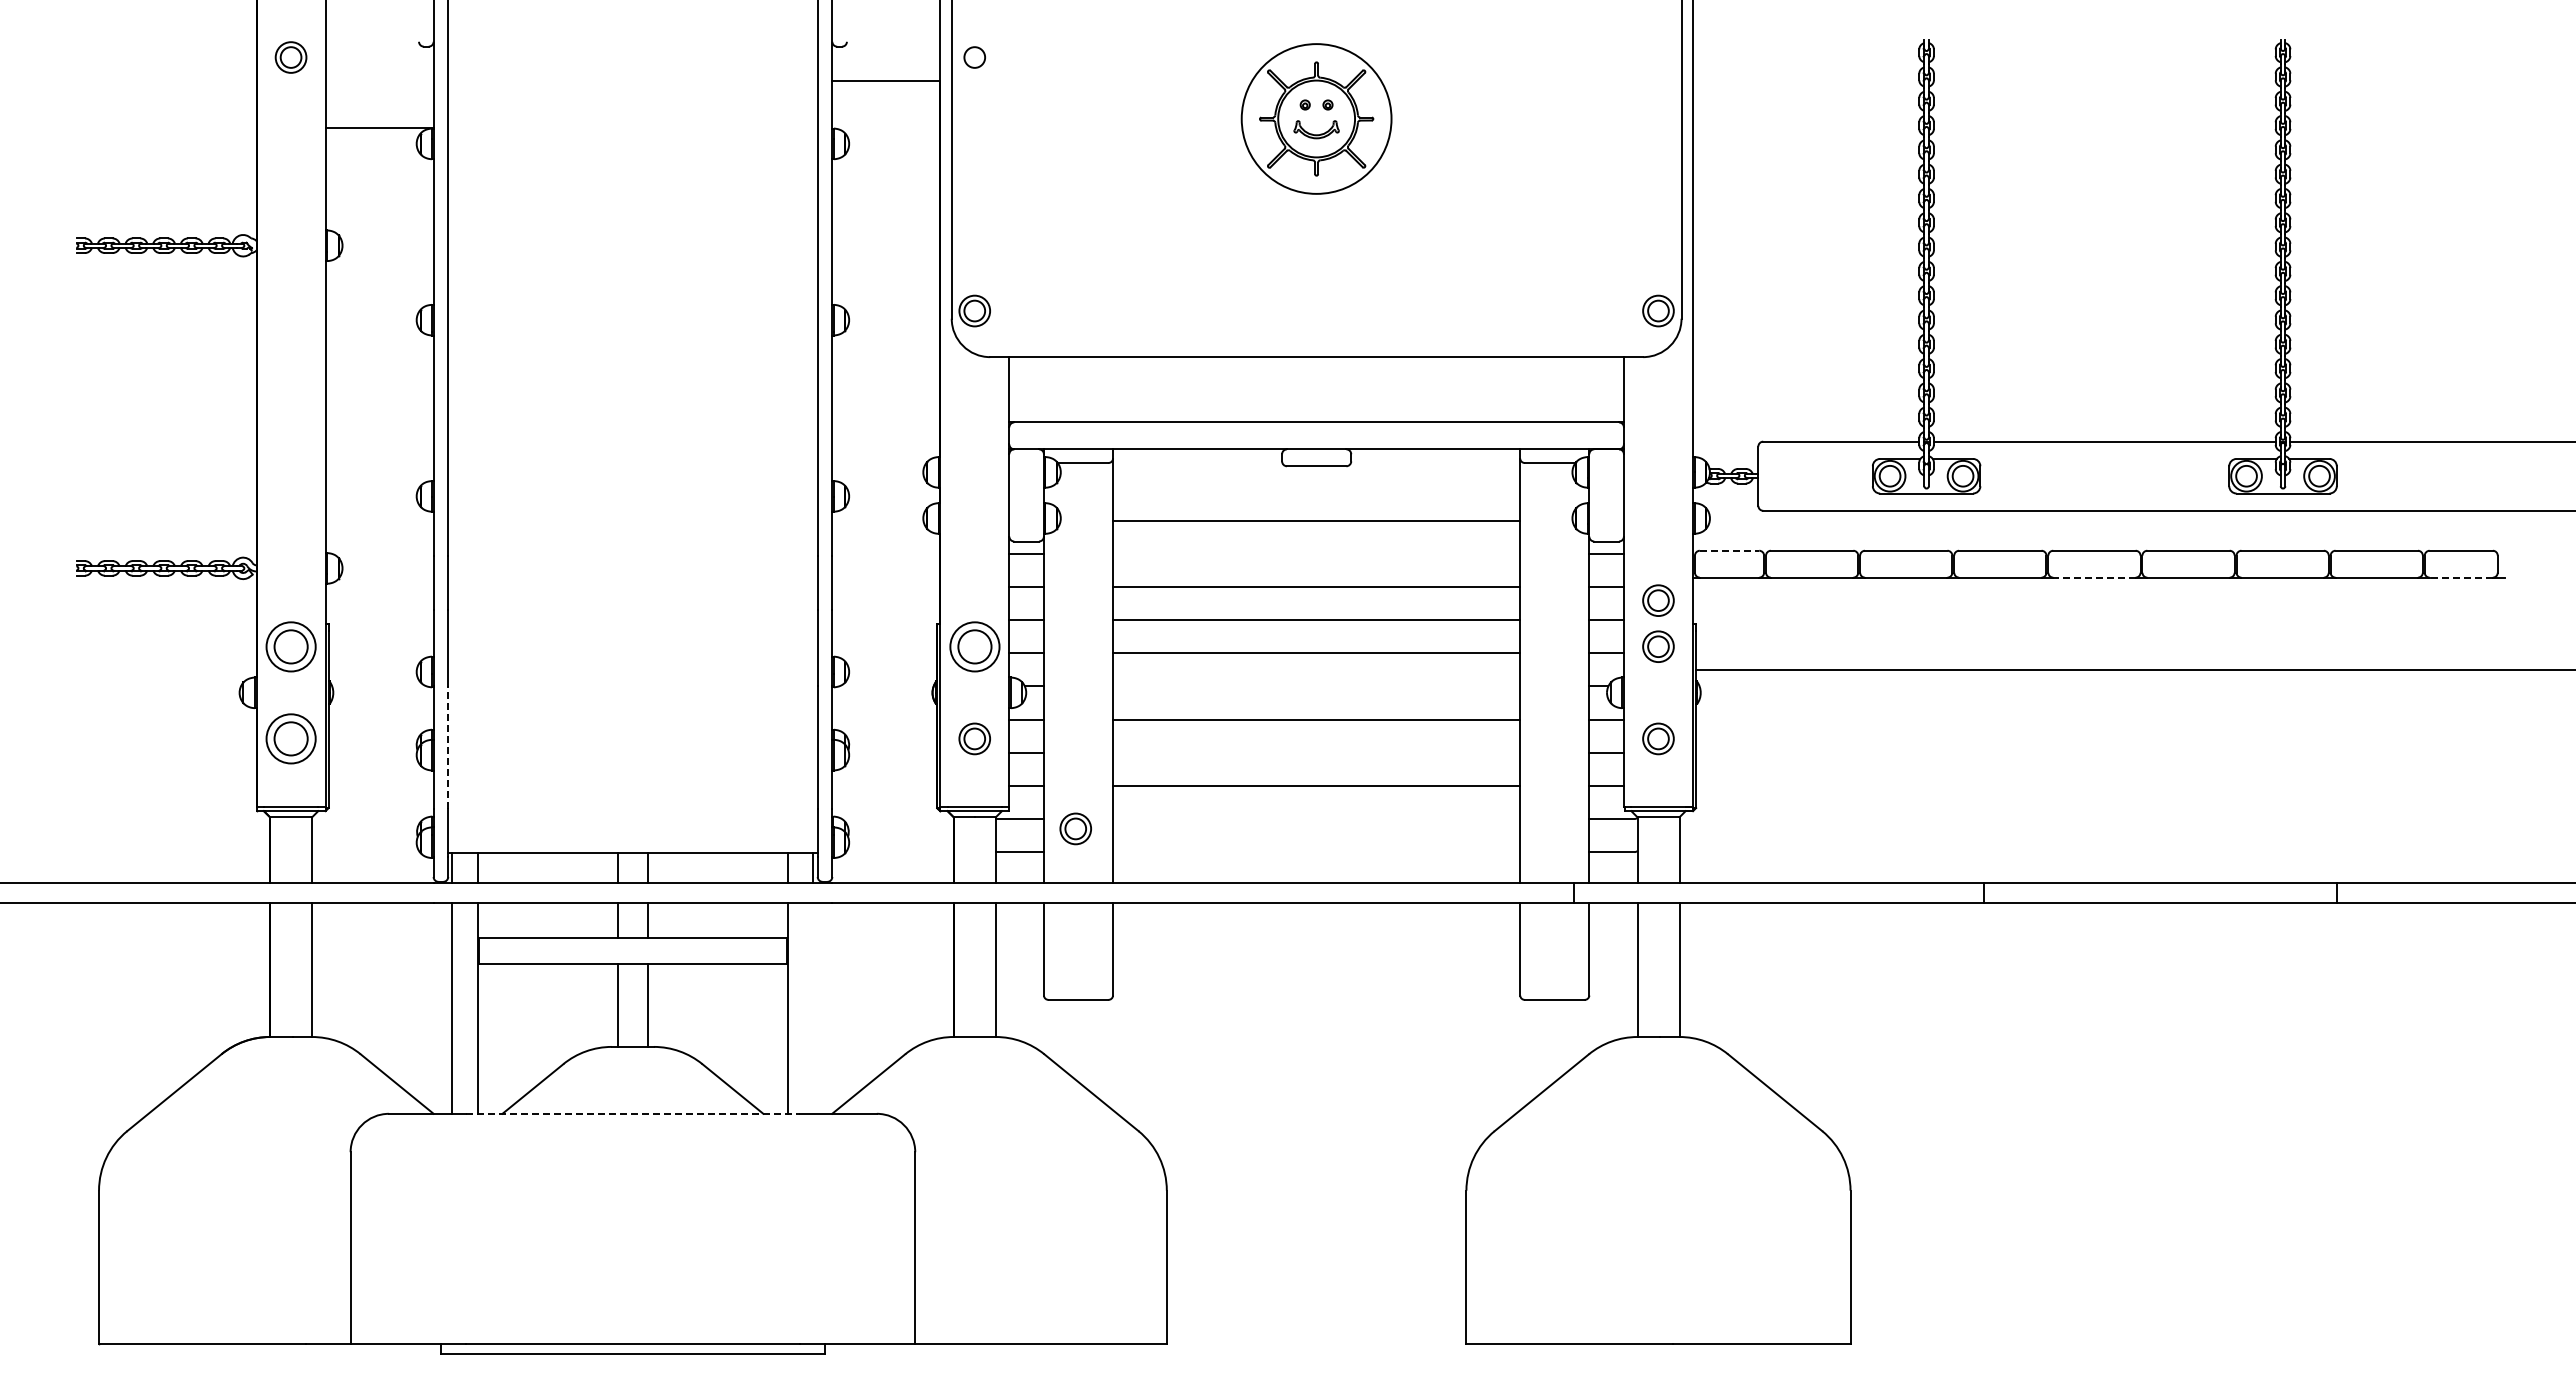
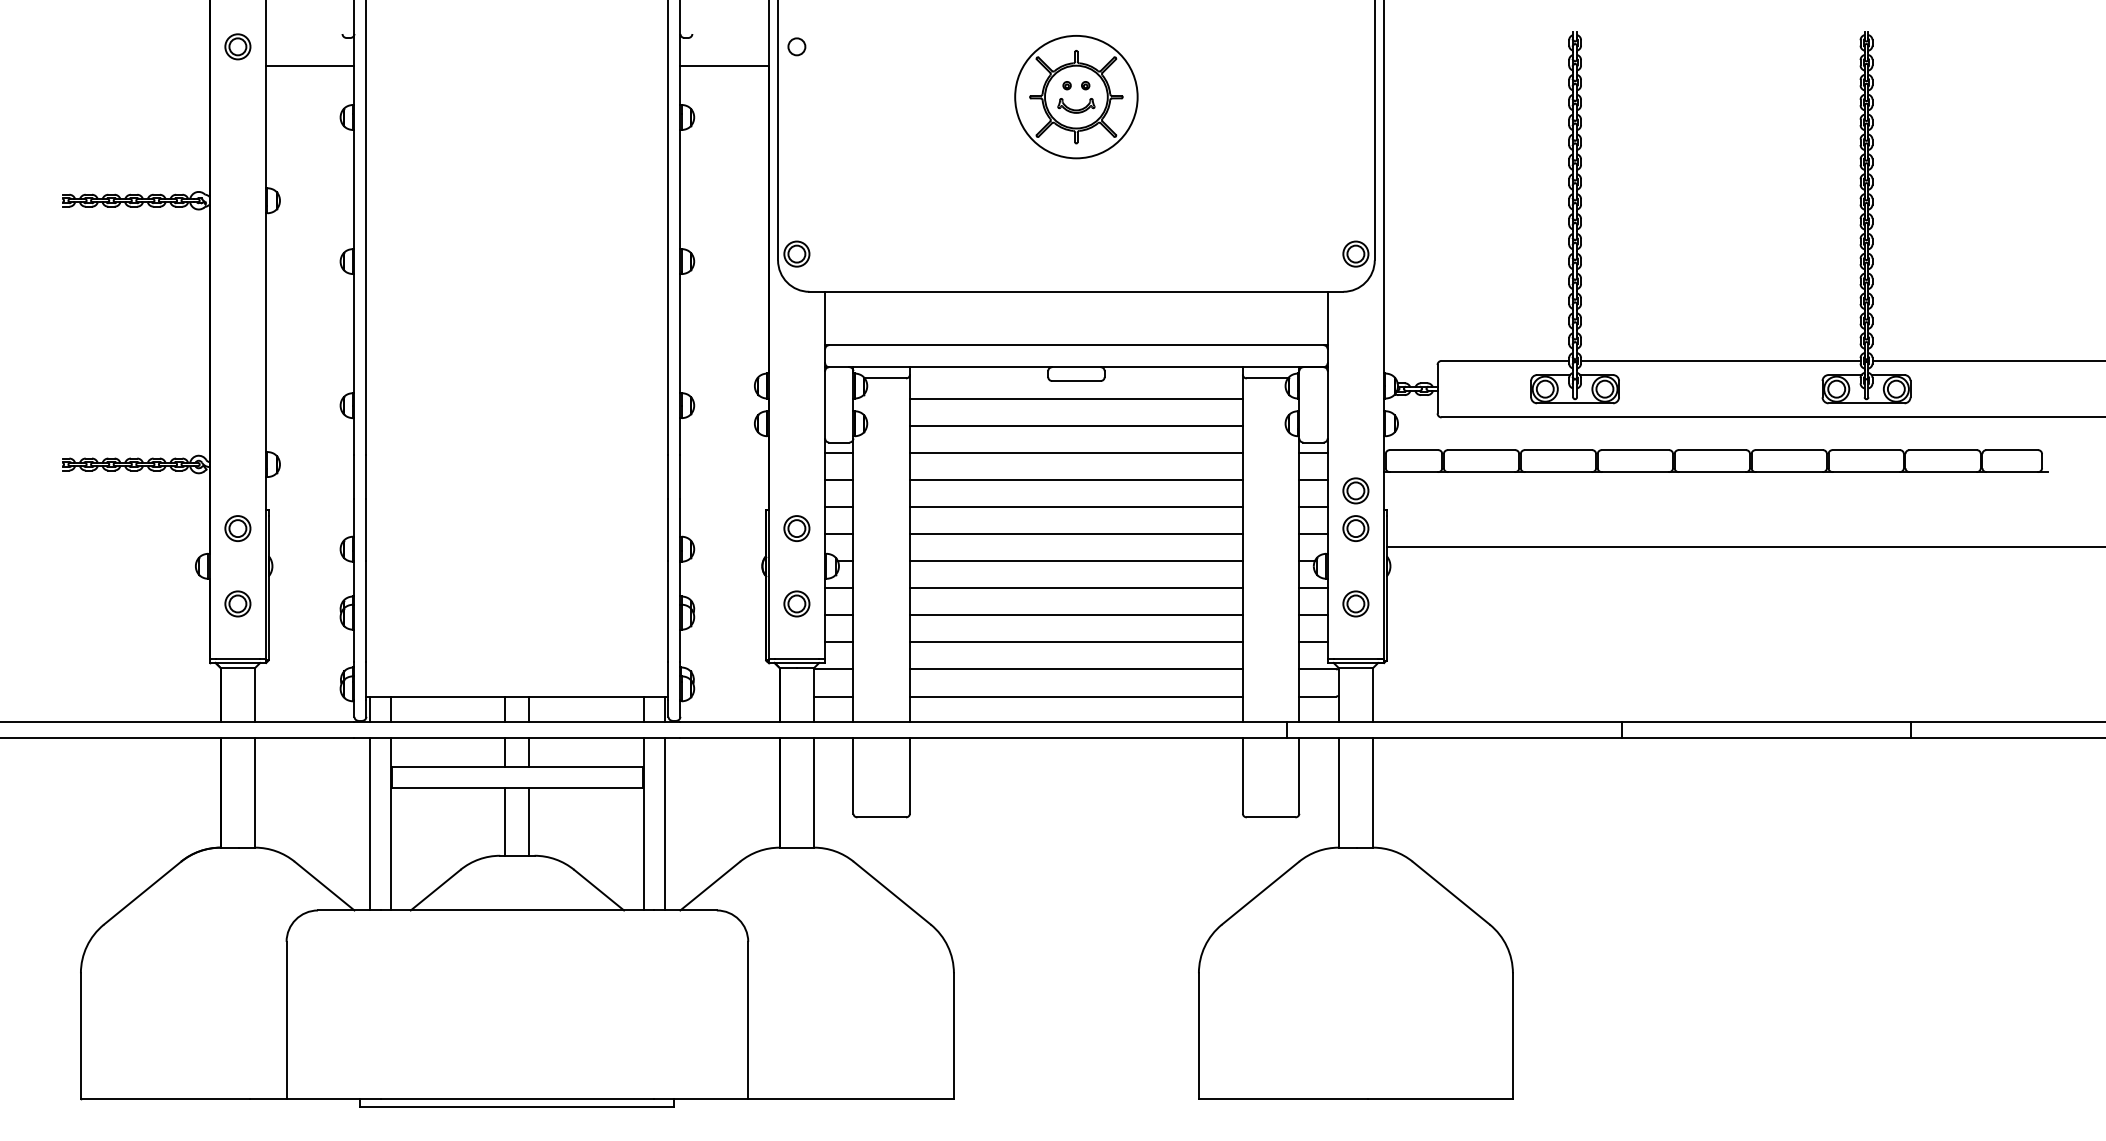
line: (379, 127) -> (310, 65), moved
line: (1316, 487) -> (1076, 398), added
line: (1729, 550) -> (1413, 449), dashed -> solid
line: (1316, 553) -> (1076, 452), added
line: (2093, 577) -> (1711, 471), dashed -> solid
line: (2461, 577) -> (2012, 471), dashed -> solid
part: (290, 646) -> (237, 528), size x0.62
part: (974, 646) -> (796, 528), size x0.62
line: (1316, 686) -> (1076, 561), added
part: (290, 738) -> (237, 603), size x0.62
line: (448, 747) -> (366, 610), dashed -> solid
line: (1316, 752) -> (1076, 615), added
line: (1316, 818) -> (1076, 669), added
part: (1075, 828) -> (879, 677), removed
line: (1316, 852) -> (1076, 696), added
line: (813, 1007) -> (665, 823), added
line: (633, 1113) -> (517, 910), dashed -> solid

